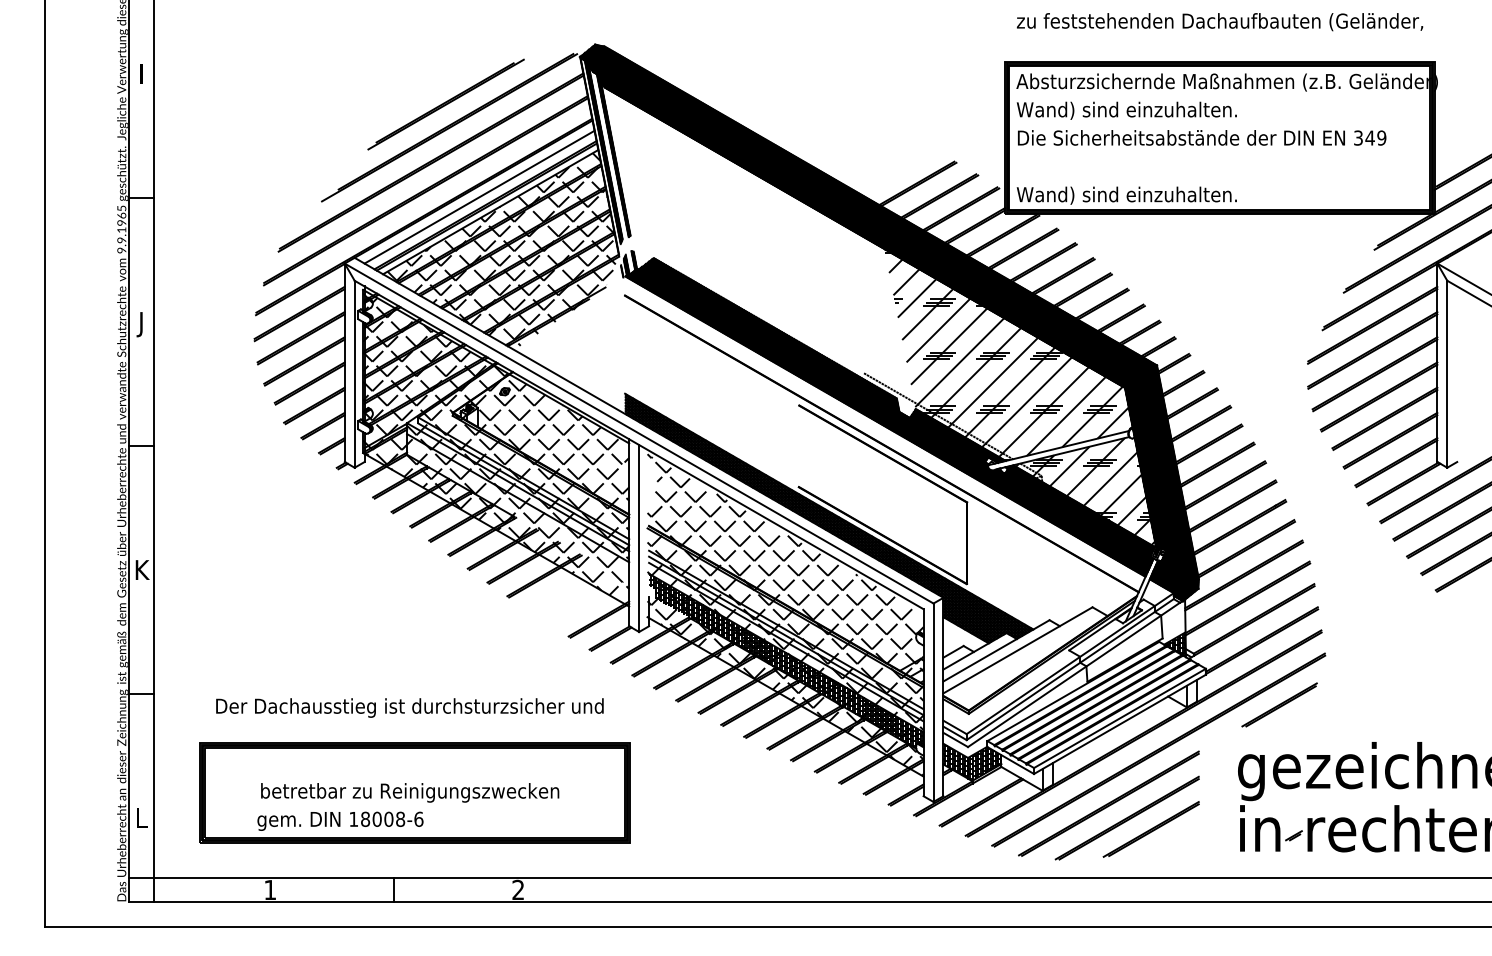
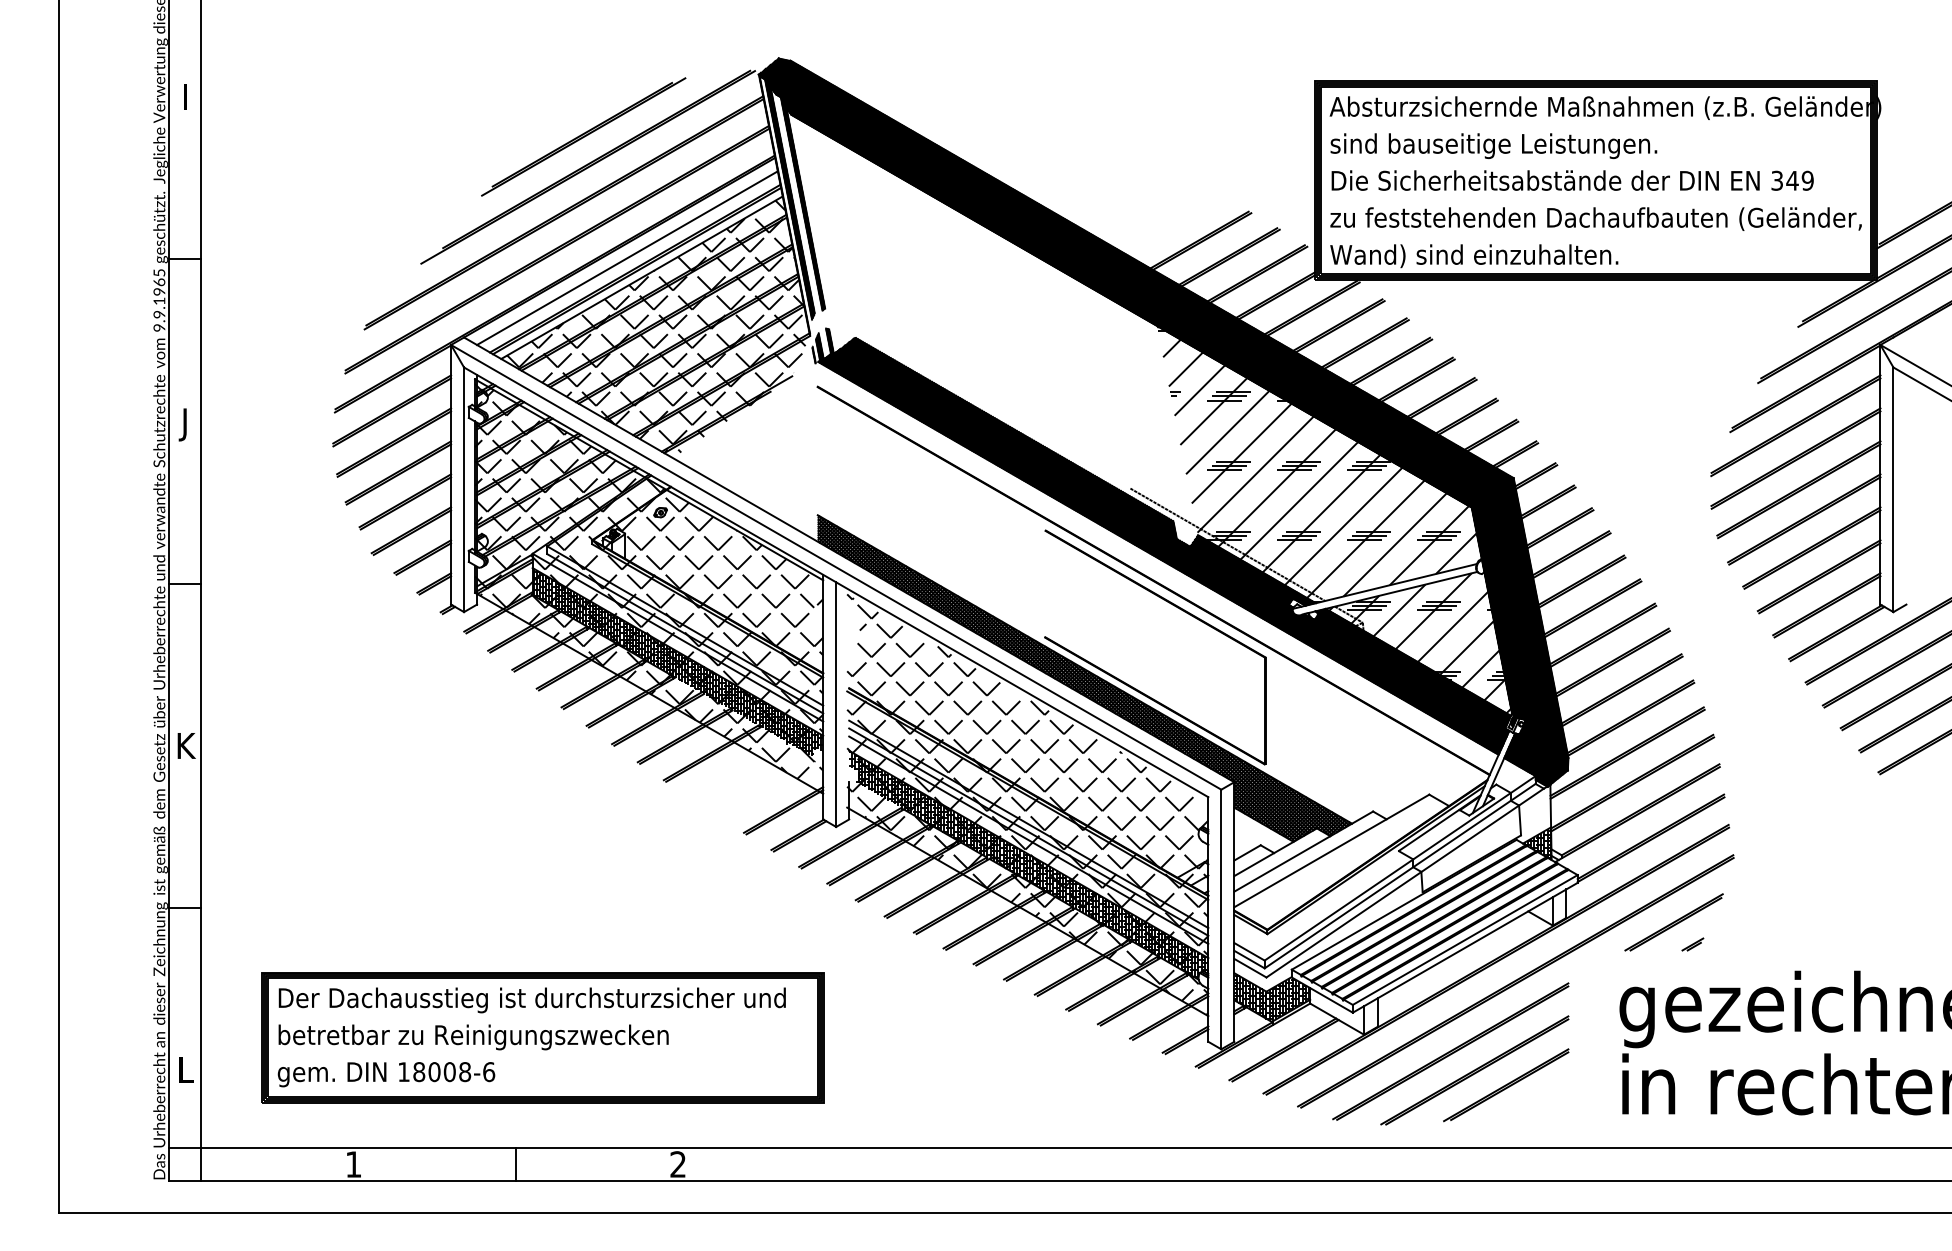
text: (1219, 21) -> (1595, 218), moved
text: (1141, 111) -> (1493, 146), Wand) sind einzuhalten. -> sind bauseitige Leistungen.
hatch: (517, 506) -> (677, 662), added
text: (409, 708) -> (531, 1000), moved
text: (410, 792) -> (473, 1037), moved
text: (340, 821) -> (386, 1074), moved
part: (1293, 835) -> (1692, 944), moved

